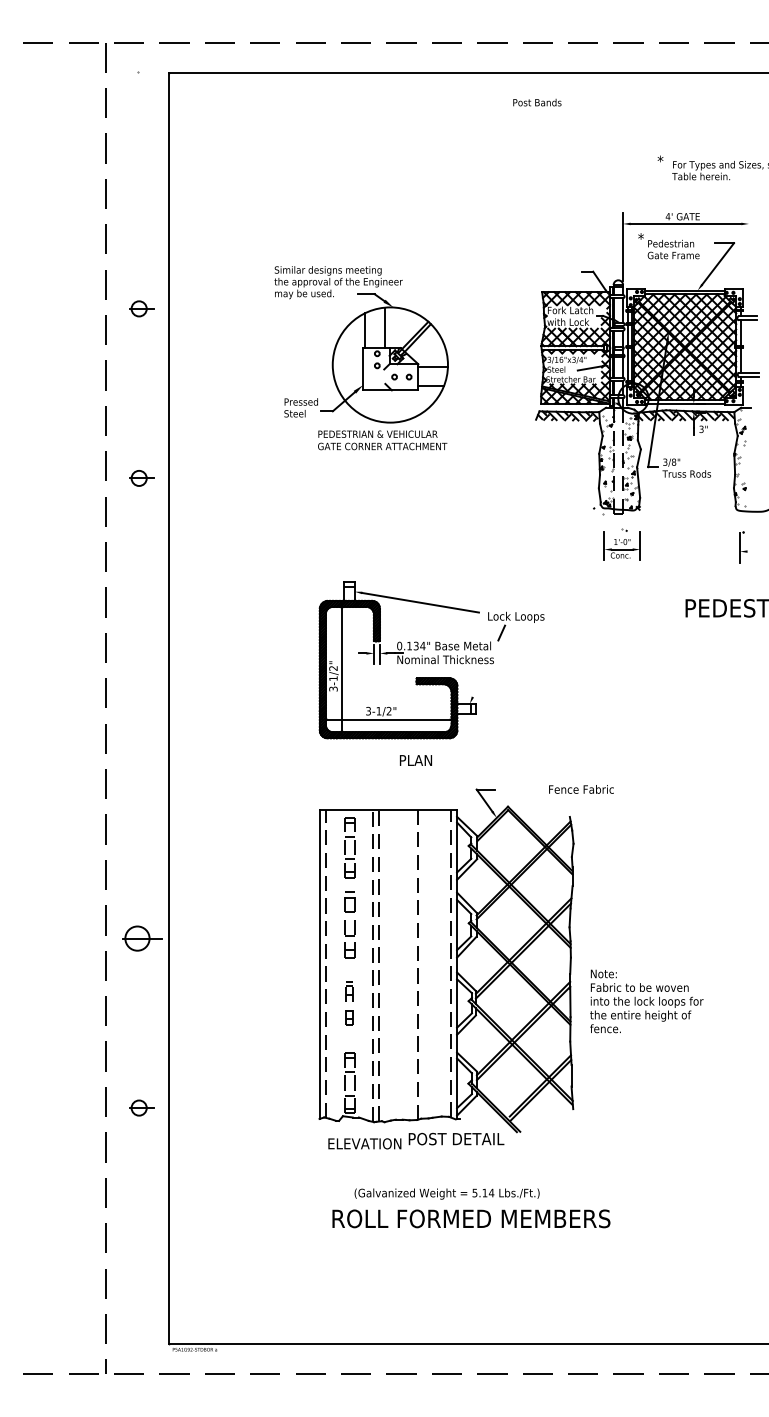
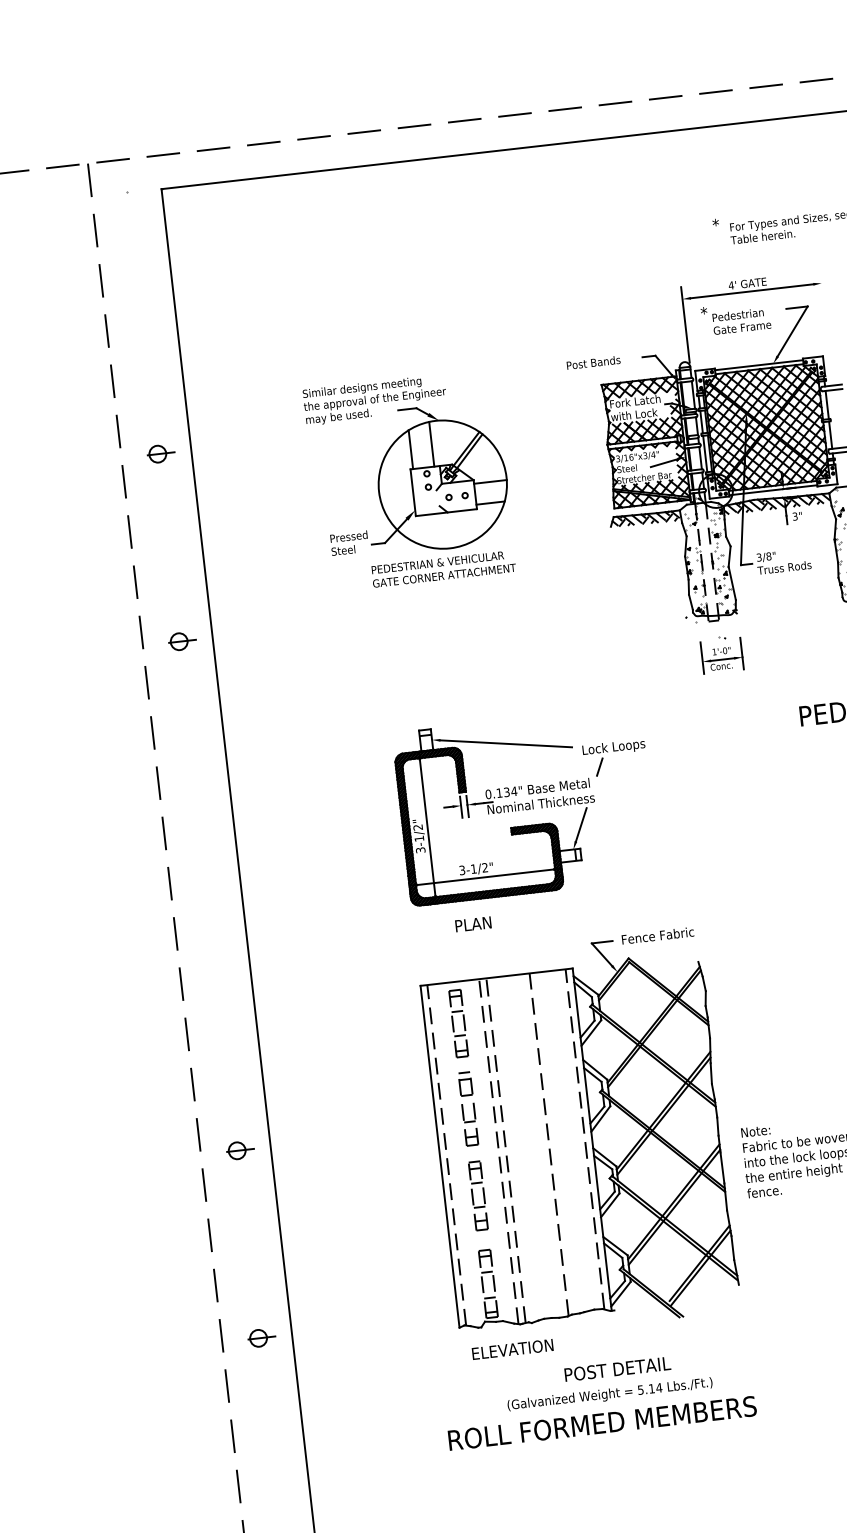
text: (537, 102) -> (593, 362), moved
line: (478, 682) -> (580, 824), added
text: (415, 760) -> (472, 924), moved
text: (581, 789) -> (657, 935), moved
part: (141, 938) -> (239, 1150), size x0.62
part: (349, 1003) -> (478, 1196), size x1.43
text: (456, 1138) -> (617, 1368), moved
text: (471, 1218) -> (602, 1422), moved

